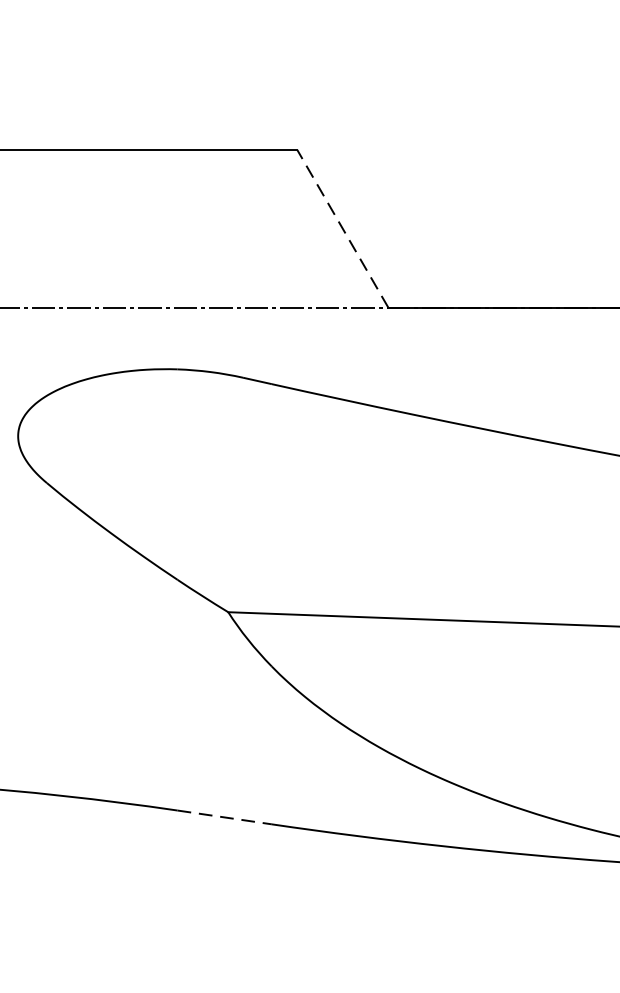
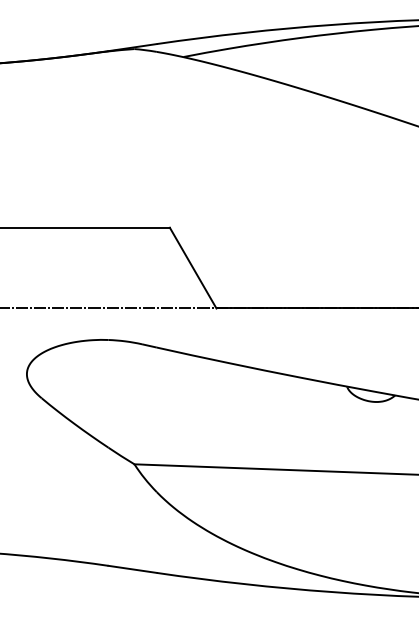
line: (343, 229) -> (193, 268), dashed -> solid
line: (226, 817) -> (133, 569), dashed -> solid

